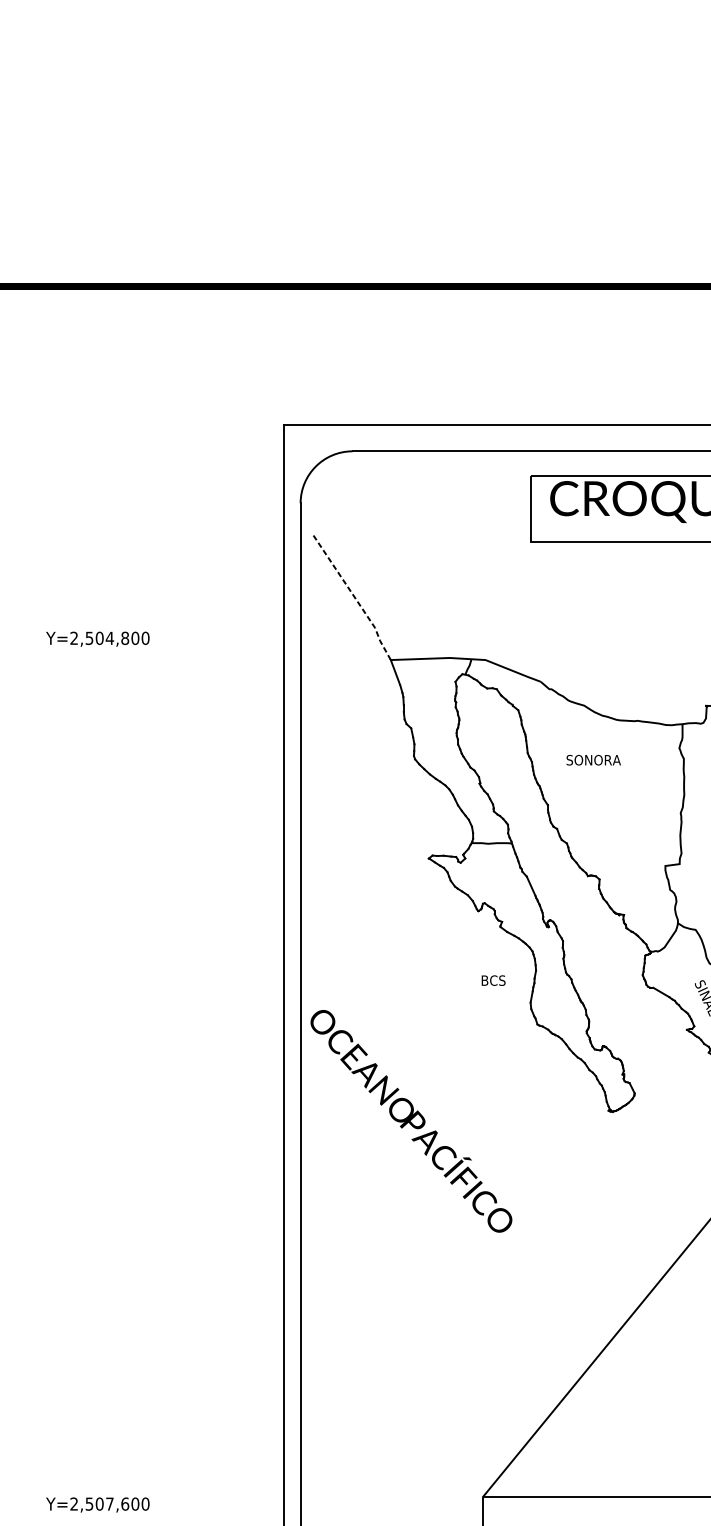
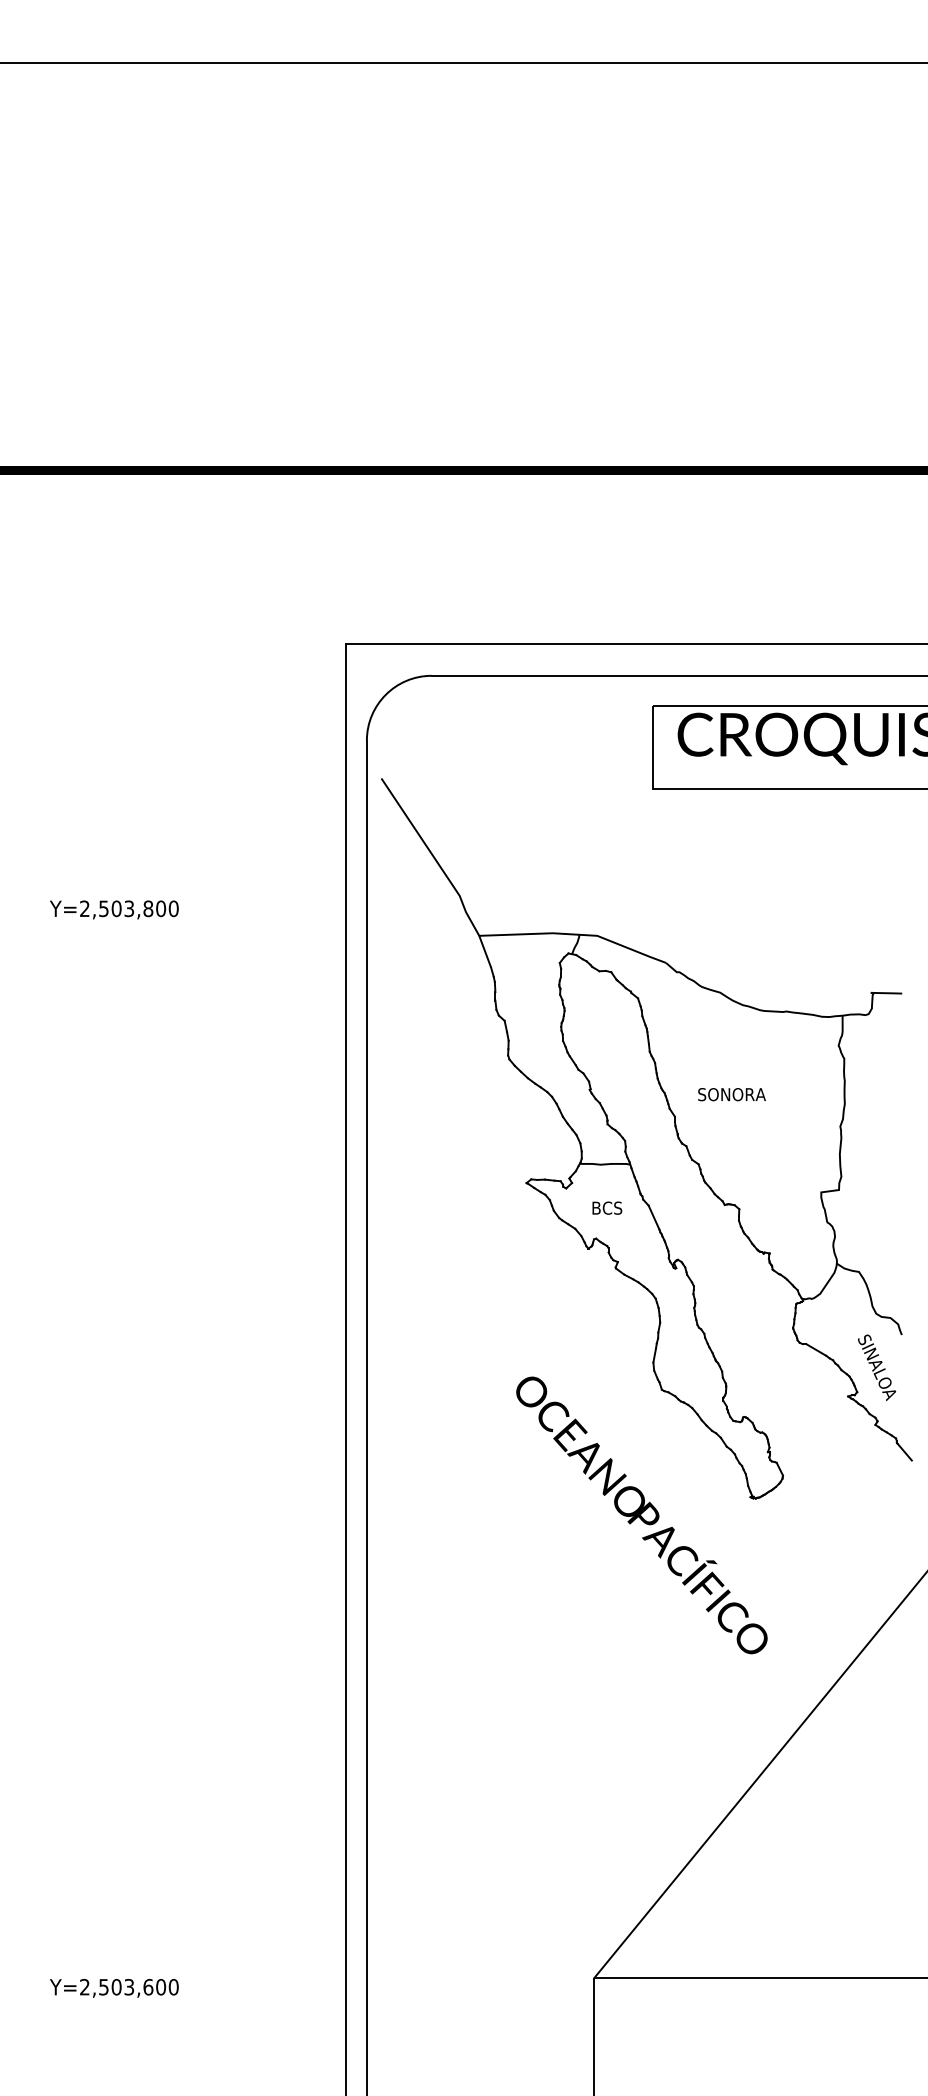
line: (354, 597) -> (433, 857), dashed -> solid
text: (110, 638) -> (129, 908), Y=2,504,800 -> Y=2,503,800
text: (593, 760) -> (731, 1094), moved
text: (493, 980) -> (607, 1207), moved
text: (411, 1121) -> (641, 1515), moved
text: (110, 1503) -> (129, 1986), Y=2,507,600 -> Y=2,503,600

